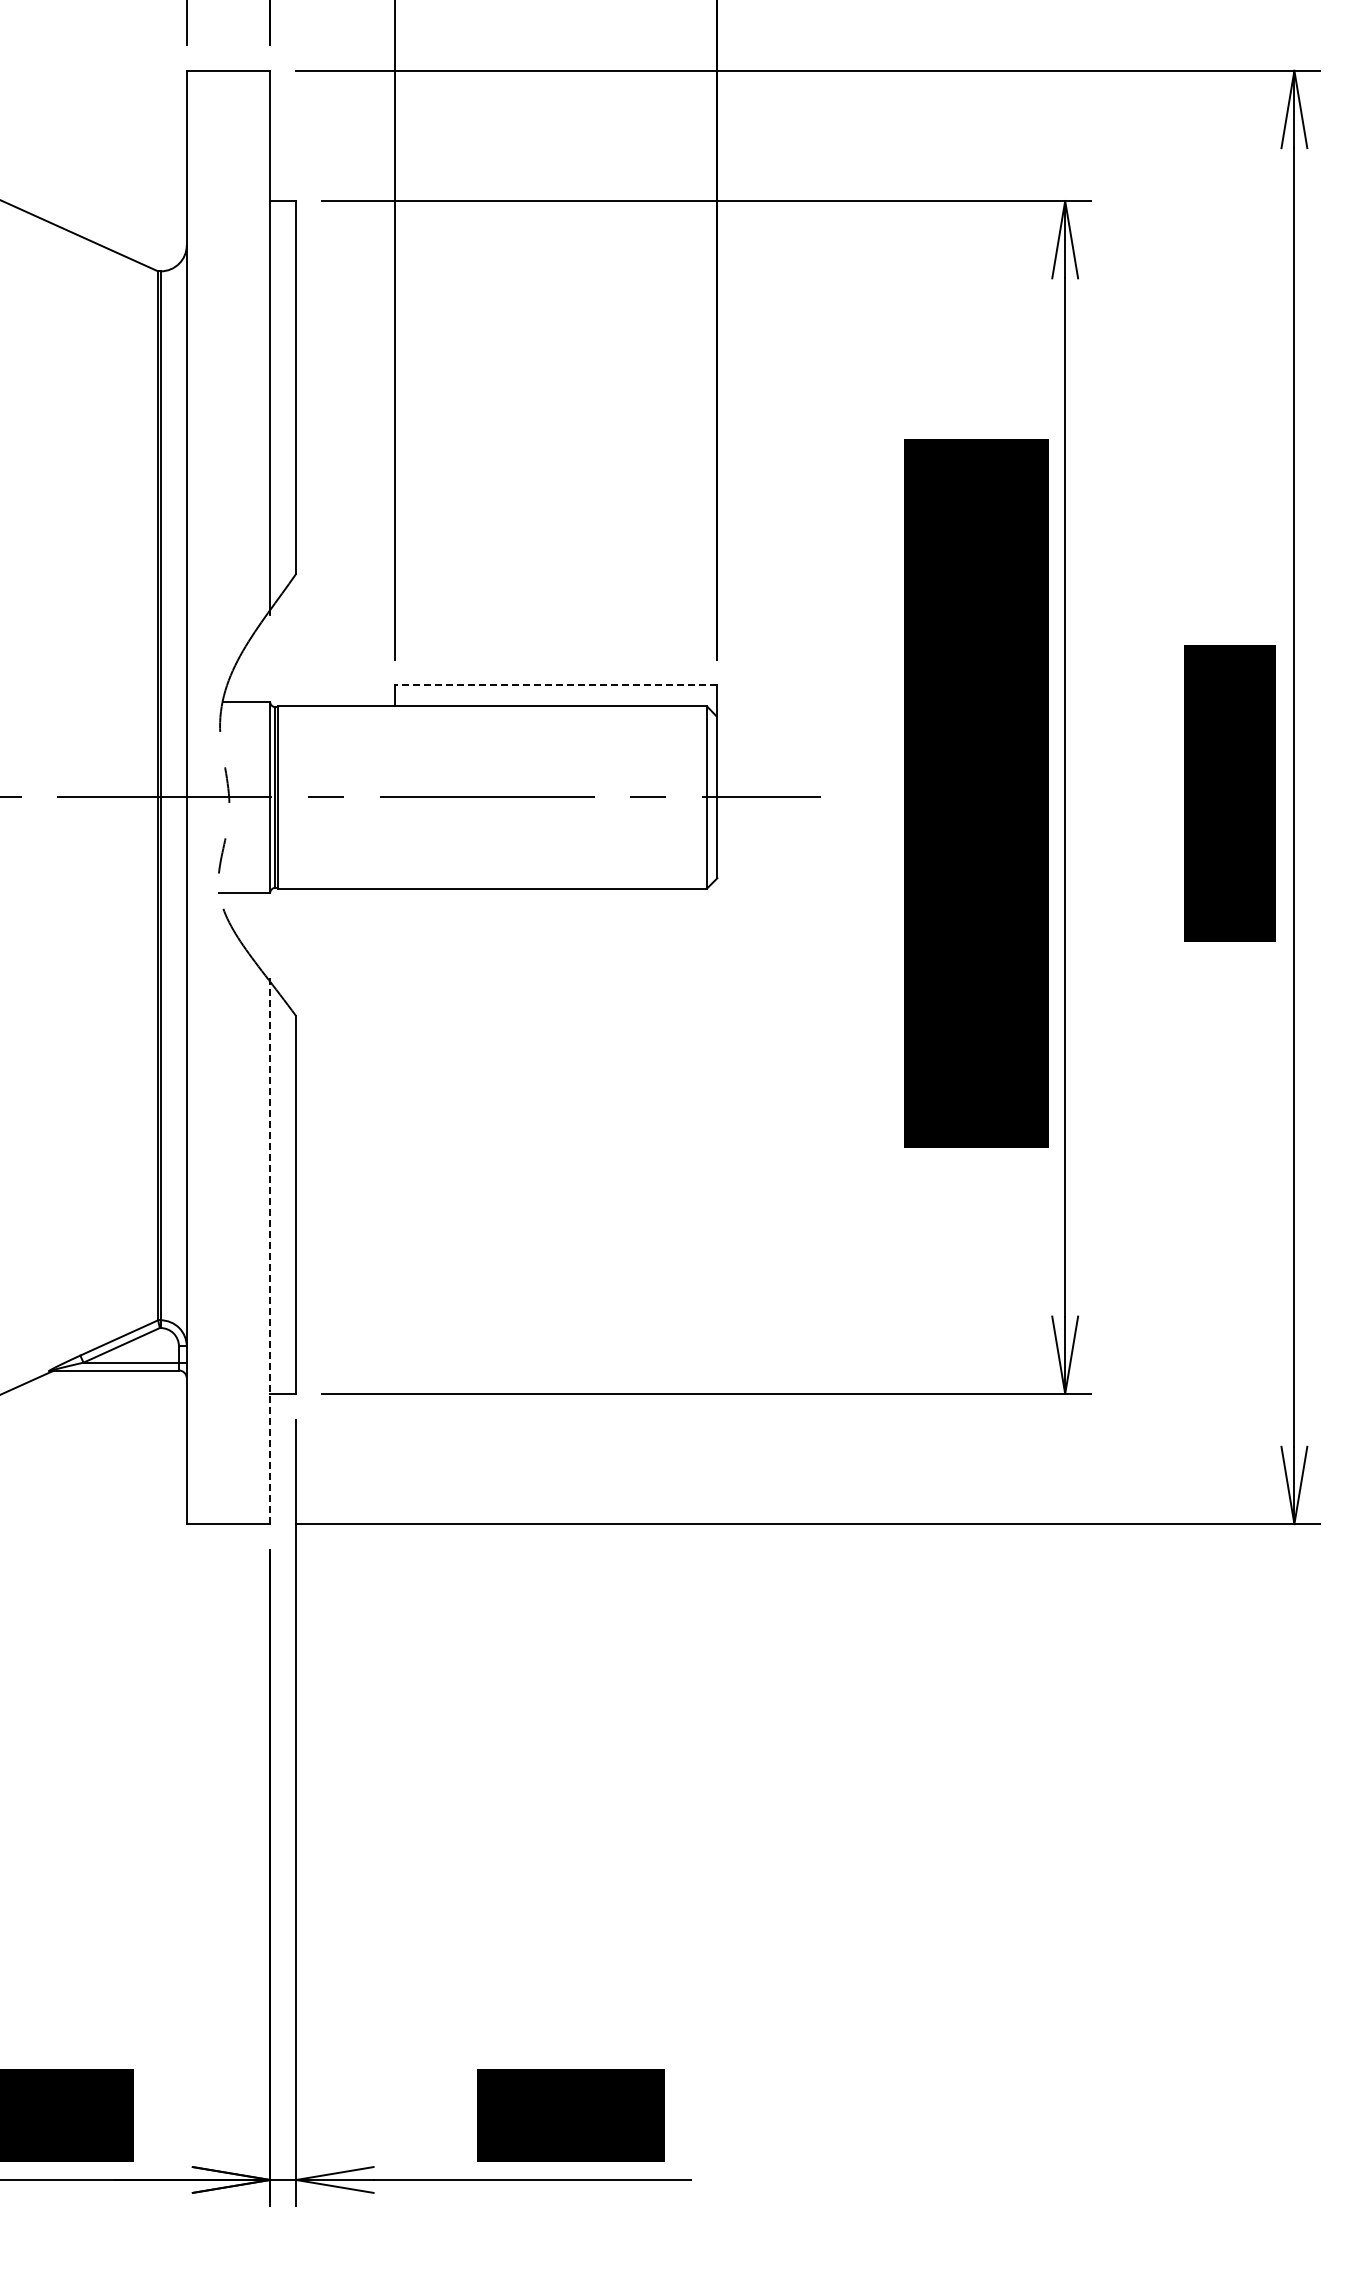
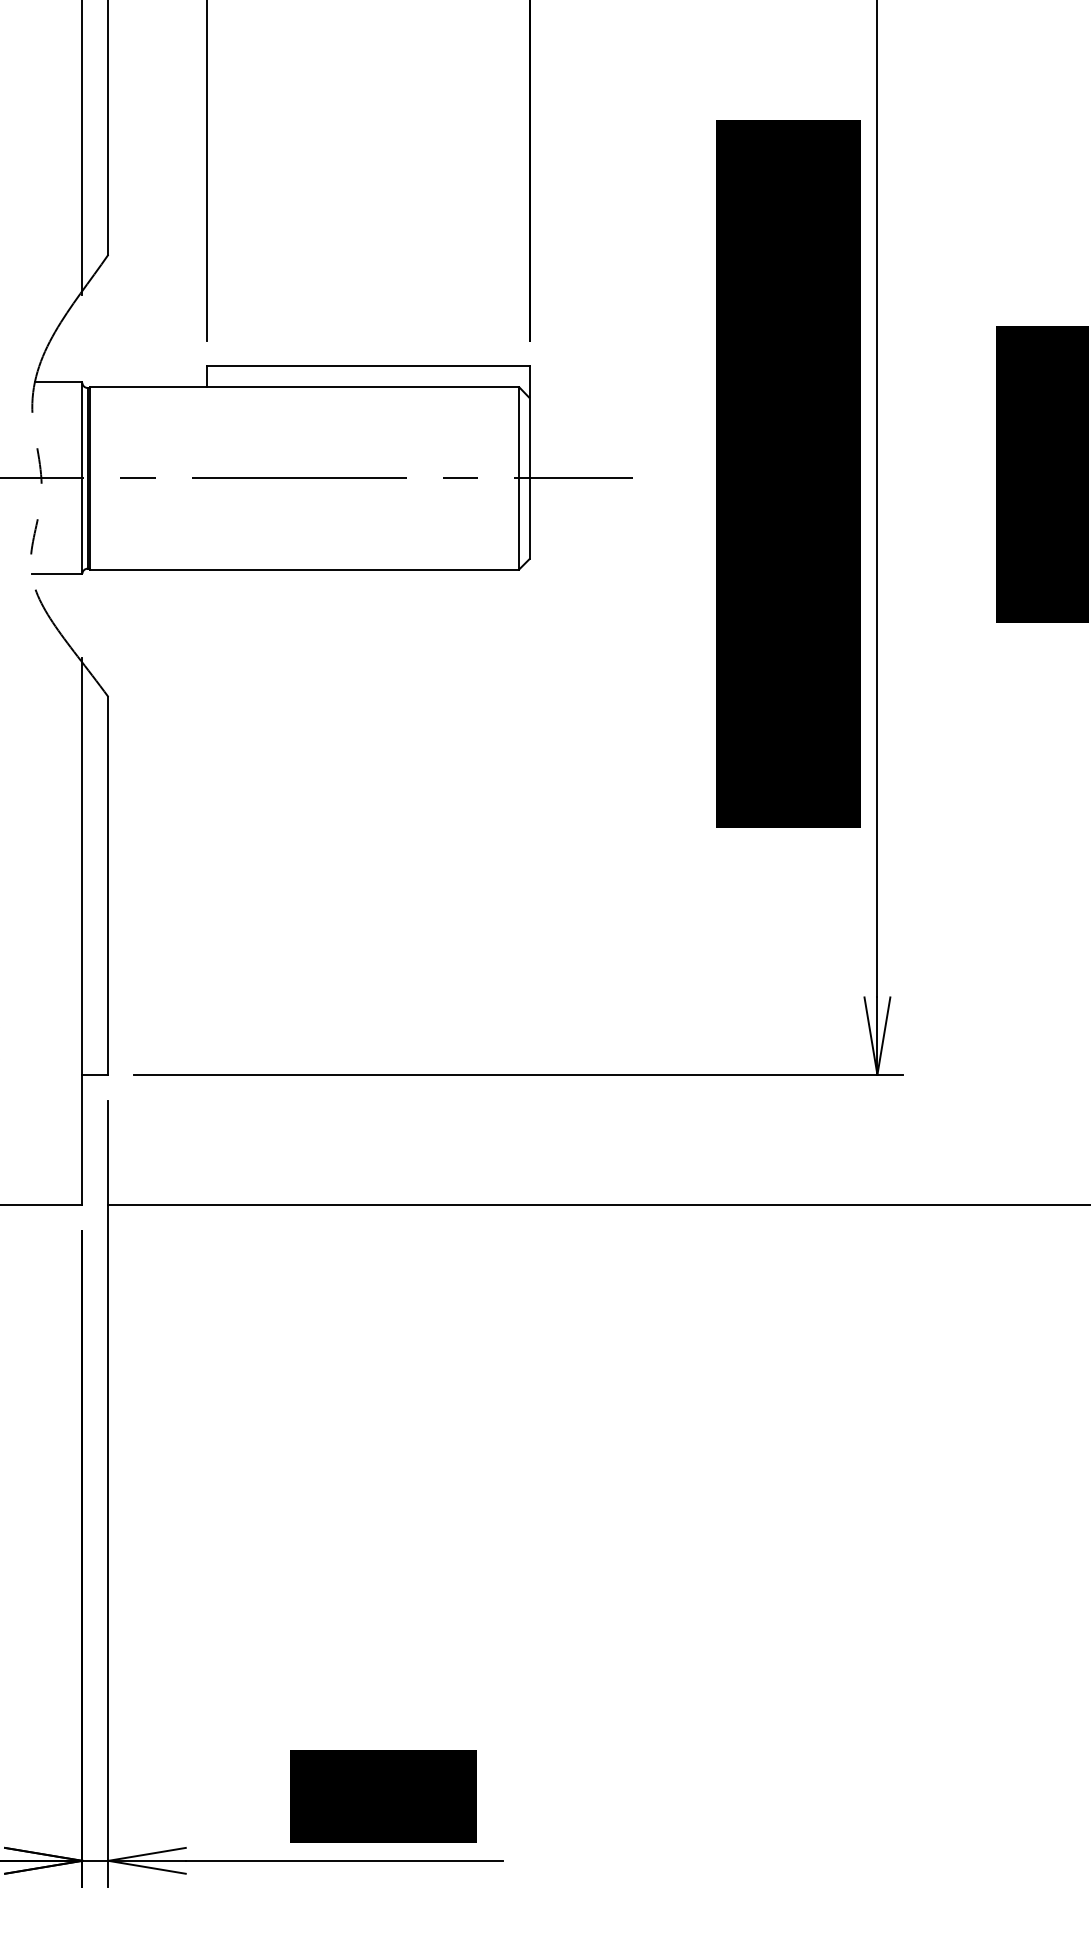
line: (555, 685) -> (367, 366), dashed -> solid
line: (270, 1250) -> (82, 931), dashed -> solid

